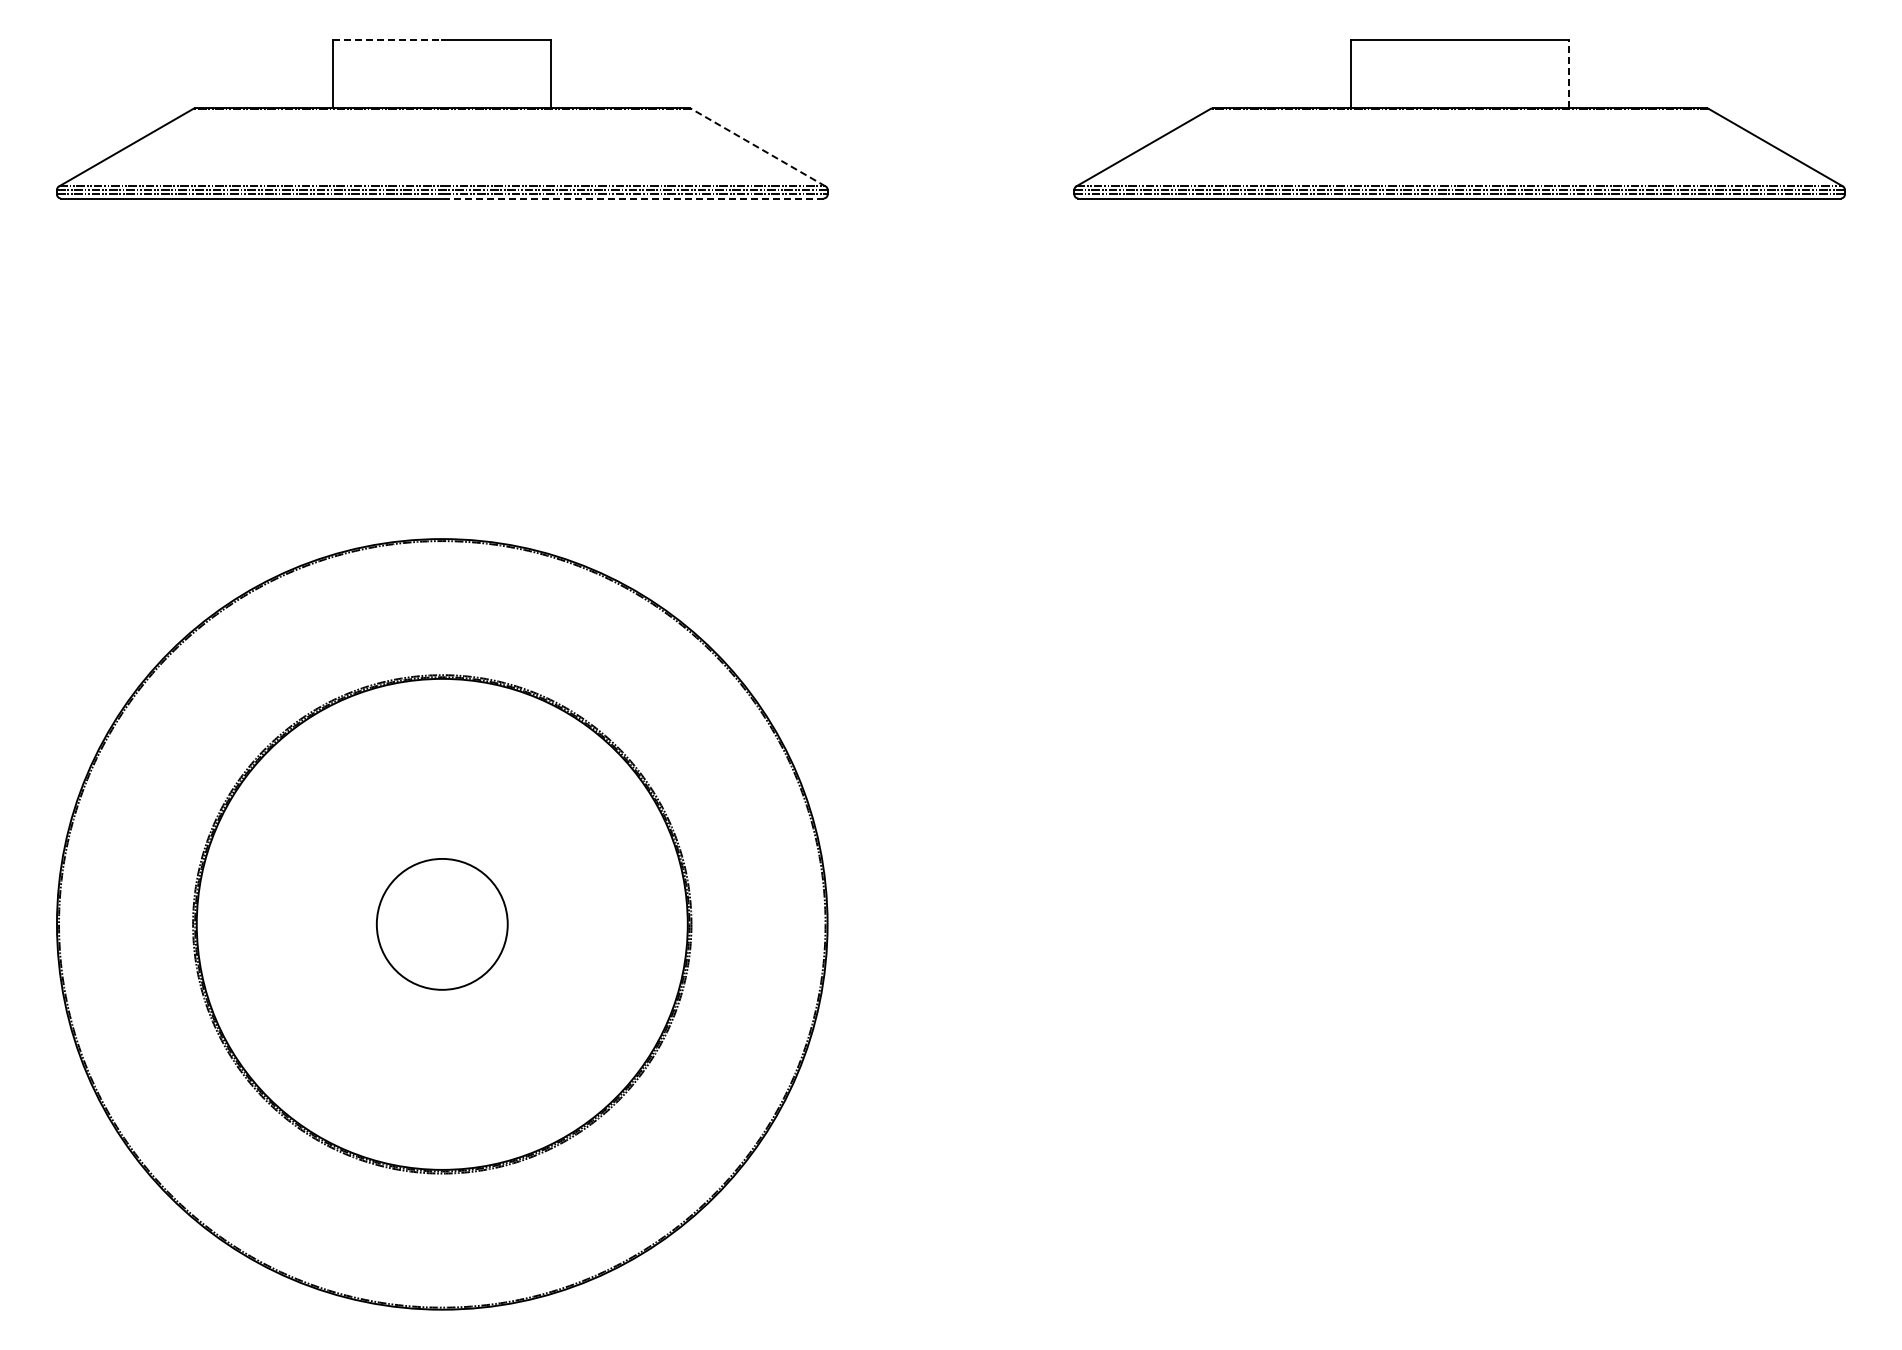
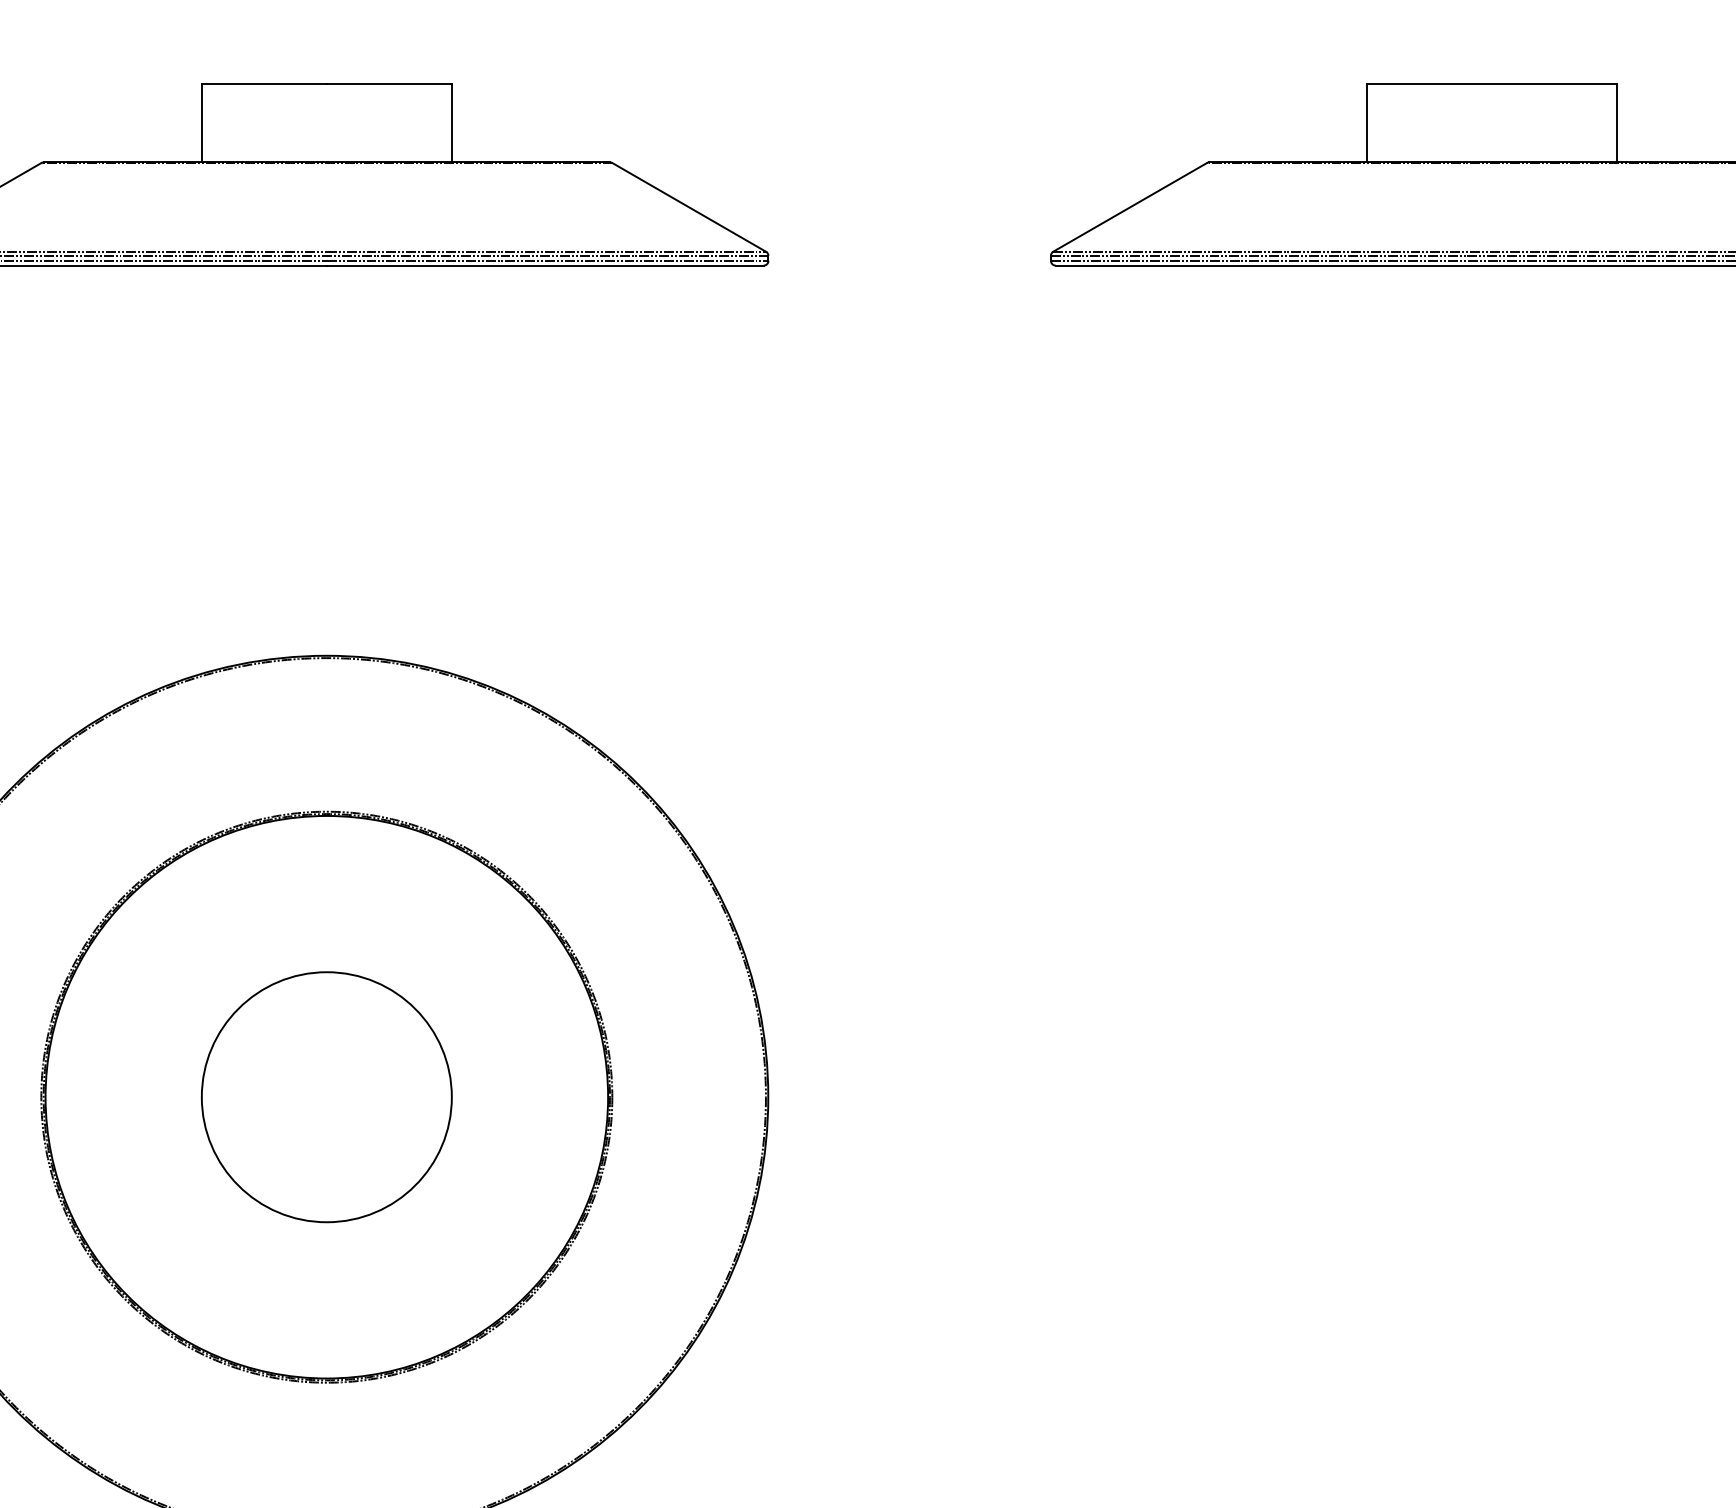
line: (387, 40) -> (264, 84), dashed -> solid
line: (1568, 73) -> (1617, 122), dashed -> solid
line: (758, 147) -> (689, 207), dashed -> solid
line: (632, 198) -> (544, 265), dashed -> solid
circle: (442, 924) -> (327, 1097), size x1.67

